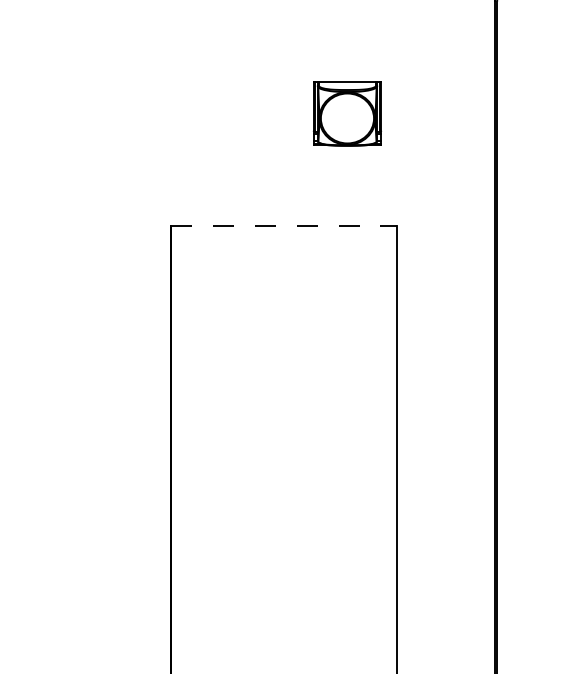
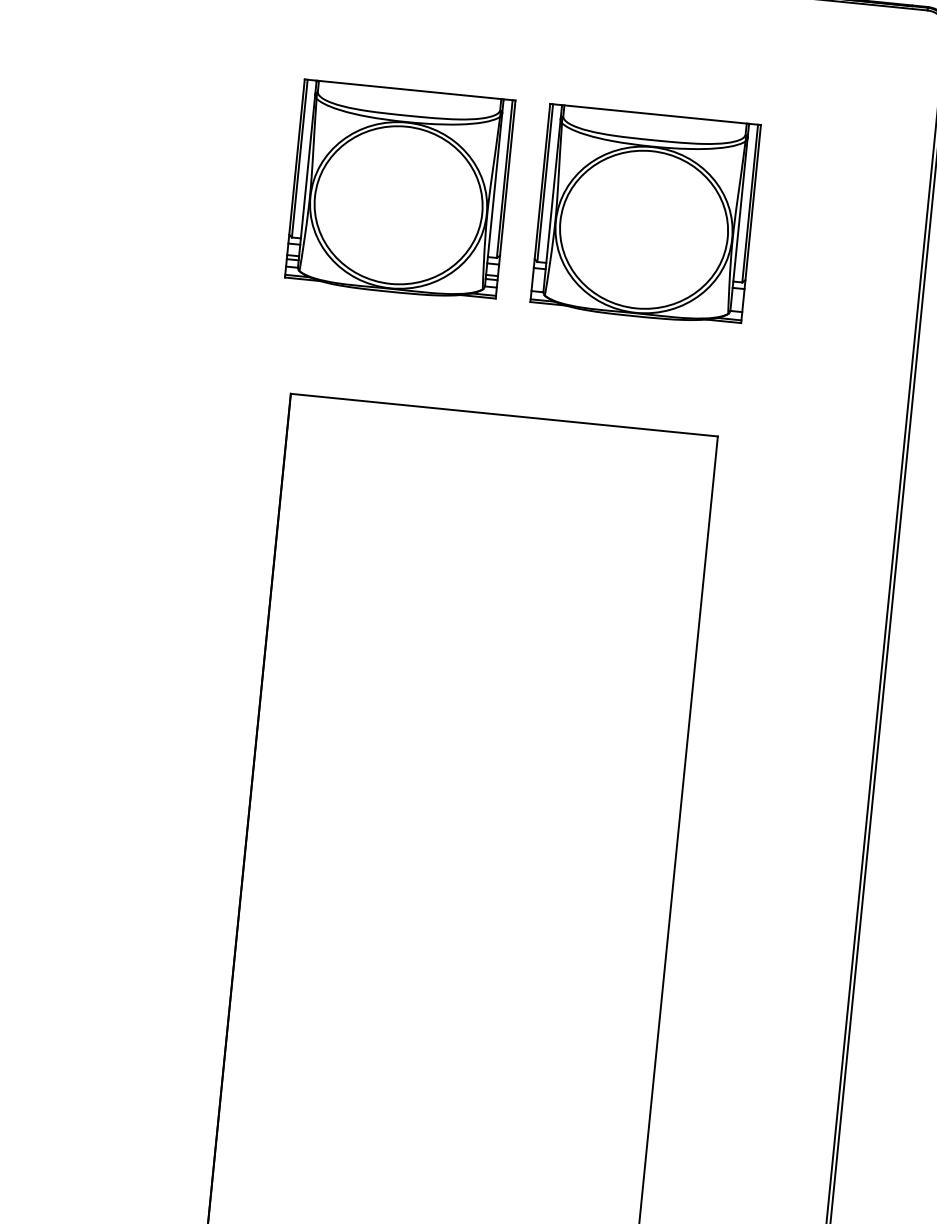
part: (217, 113) -> (400, 190), added
part: (347, 113) -> (645, 214), size x1.67
line: (284, 226) -> (505, 416), dashed -> solid

